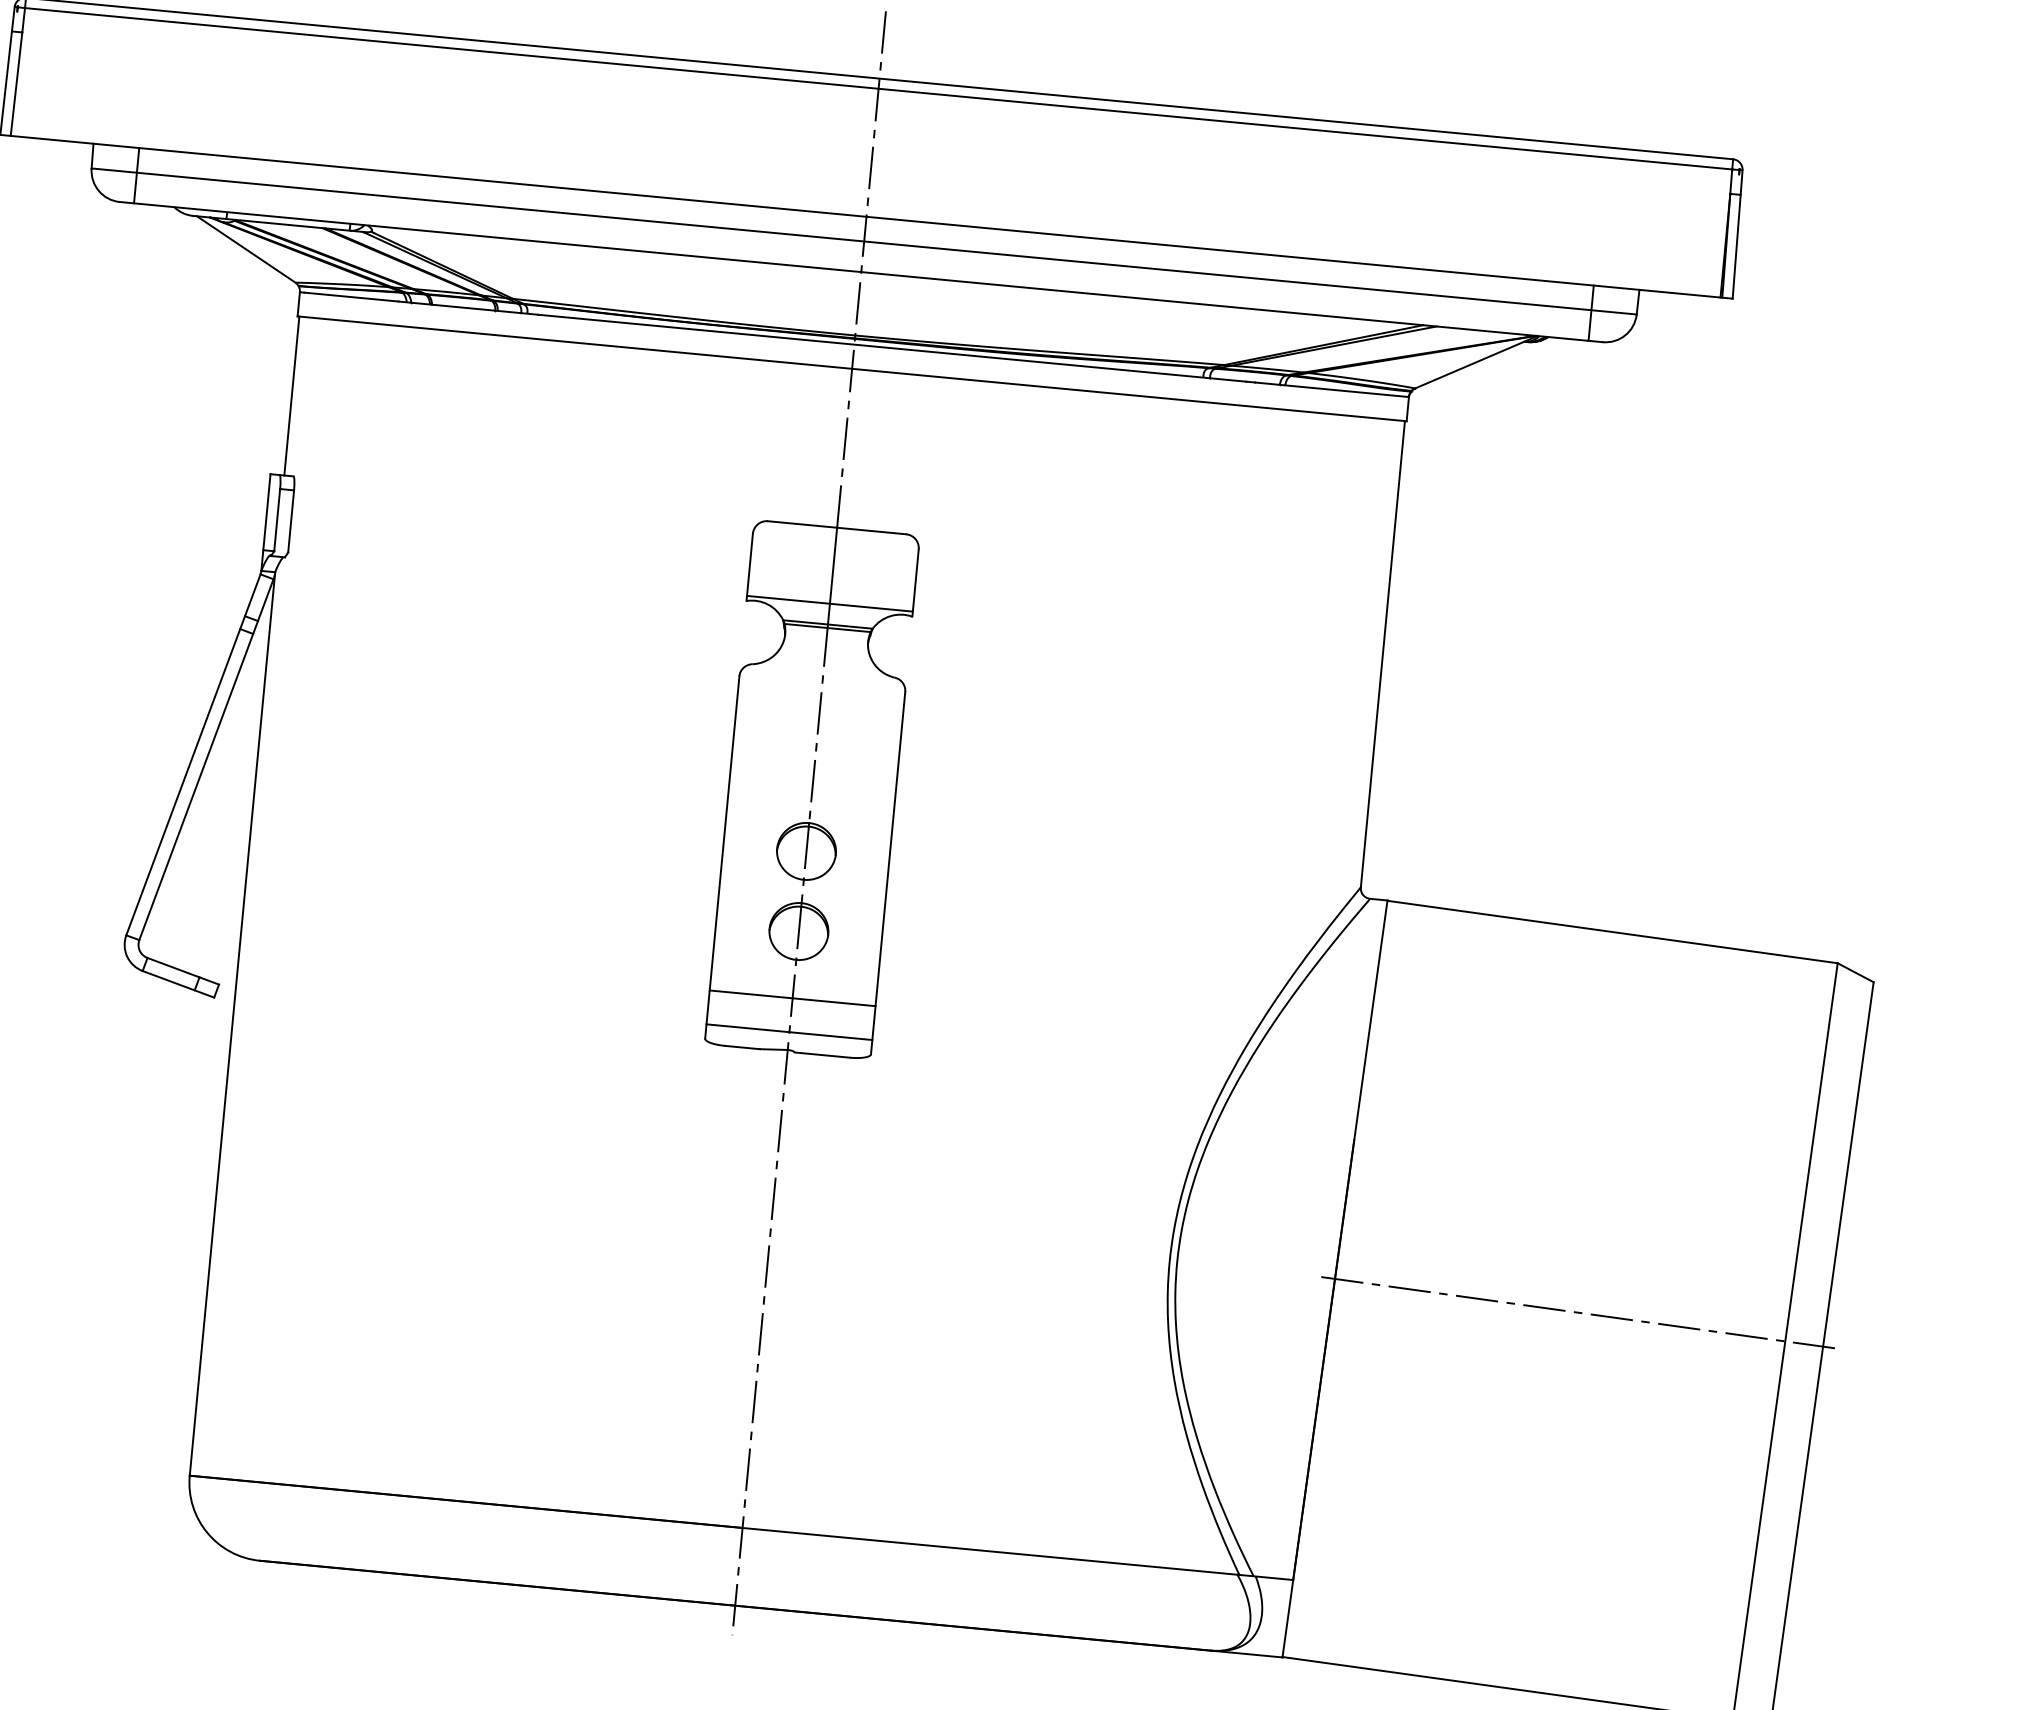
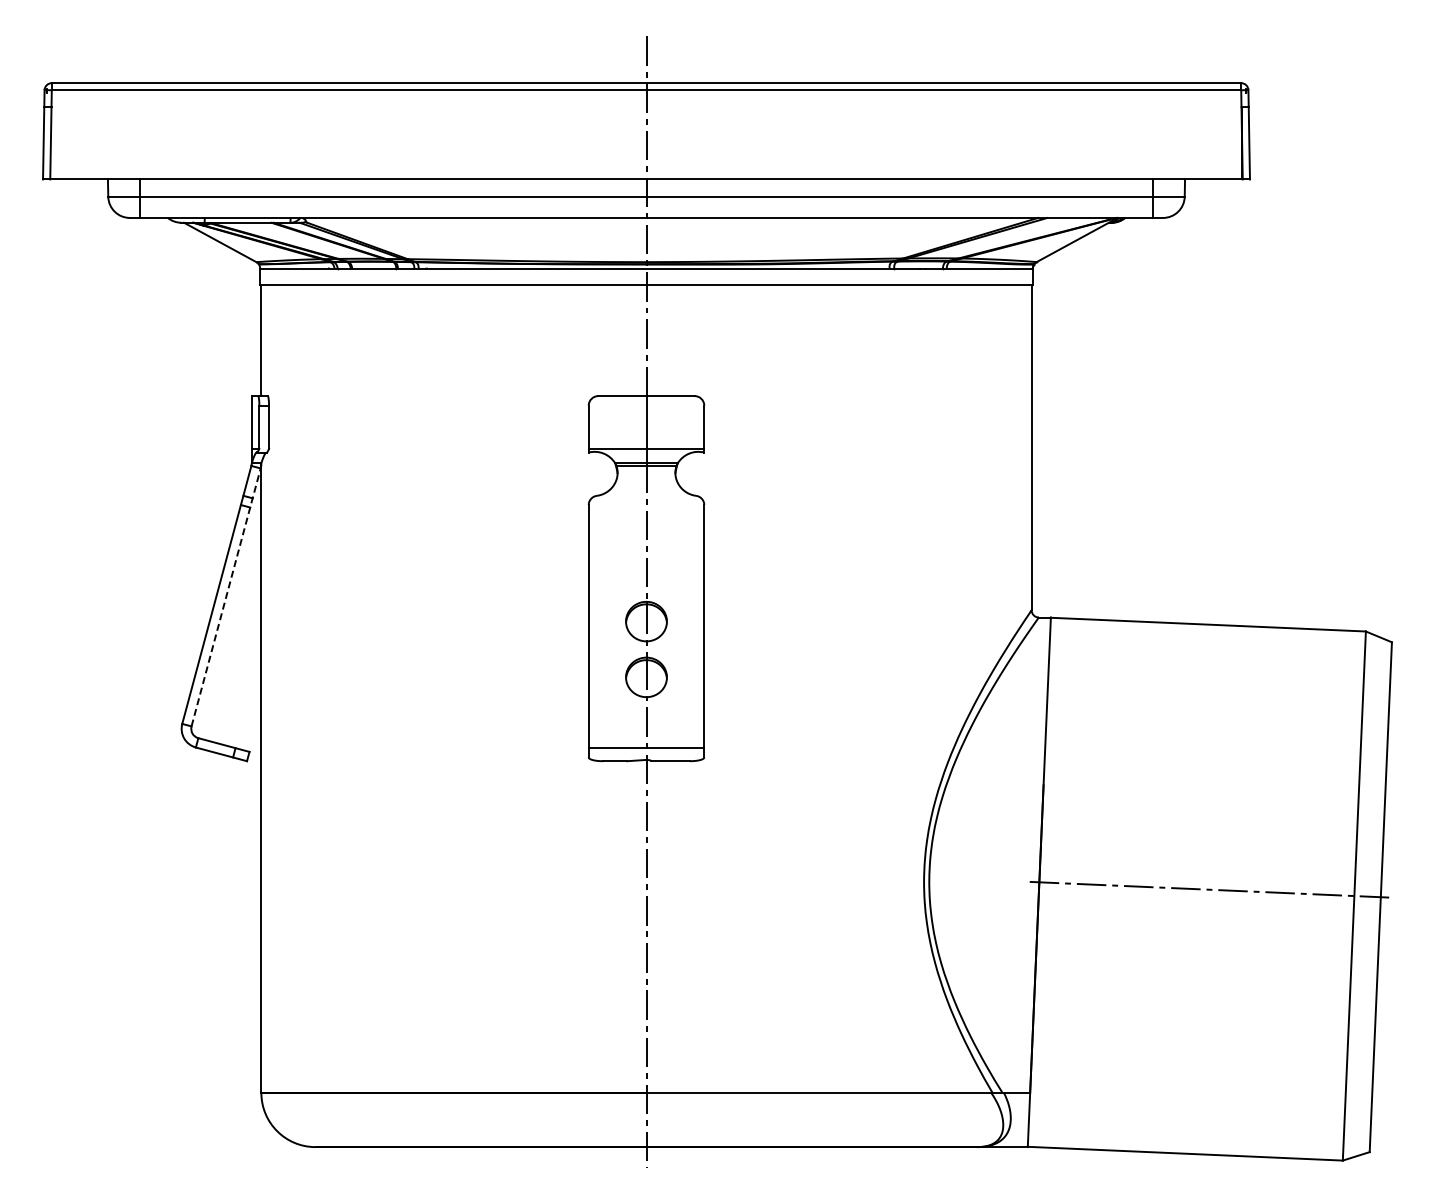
line: (206, 759) -> (226, 597), solid -> dashed
line: (792, 997) -> (646, 723), removed

